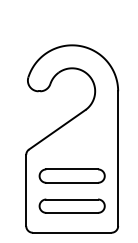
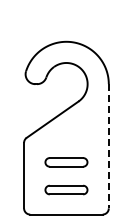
line: (117, 158) -> (108, 146), solid -> dashed
part: (72, 176) -> (66, 162), size x0.7
part: (72, 205) -> (66, 189), size x0.7

